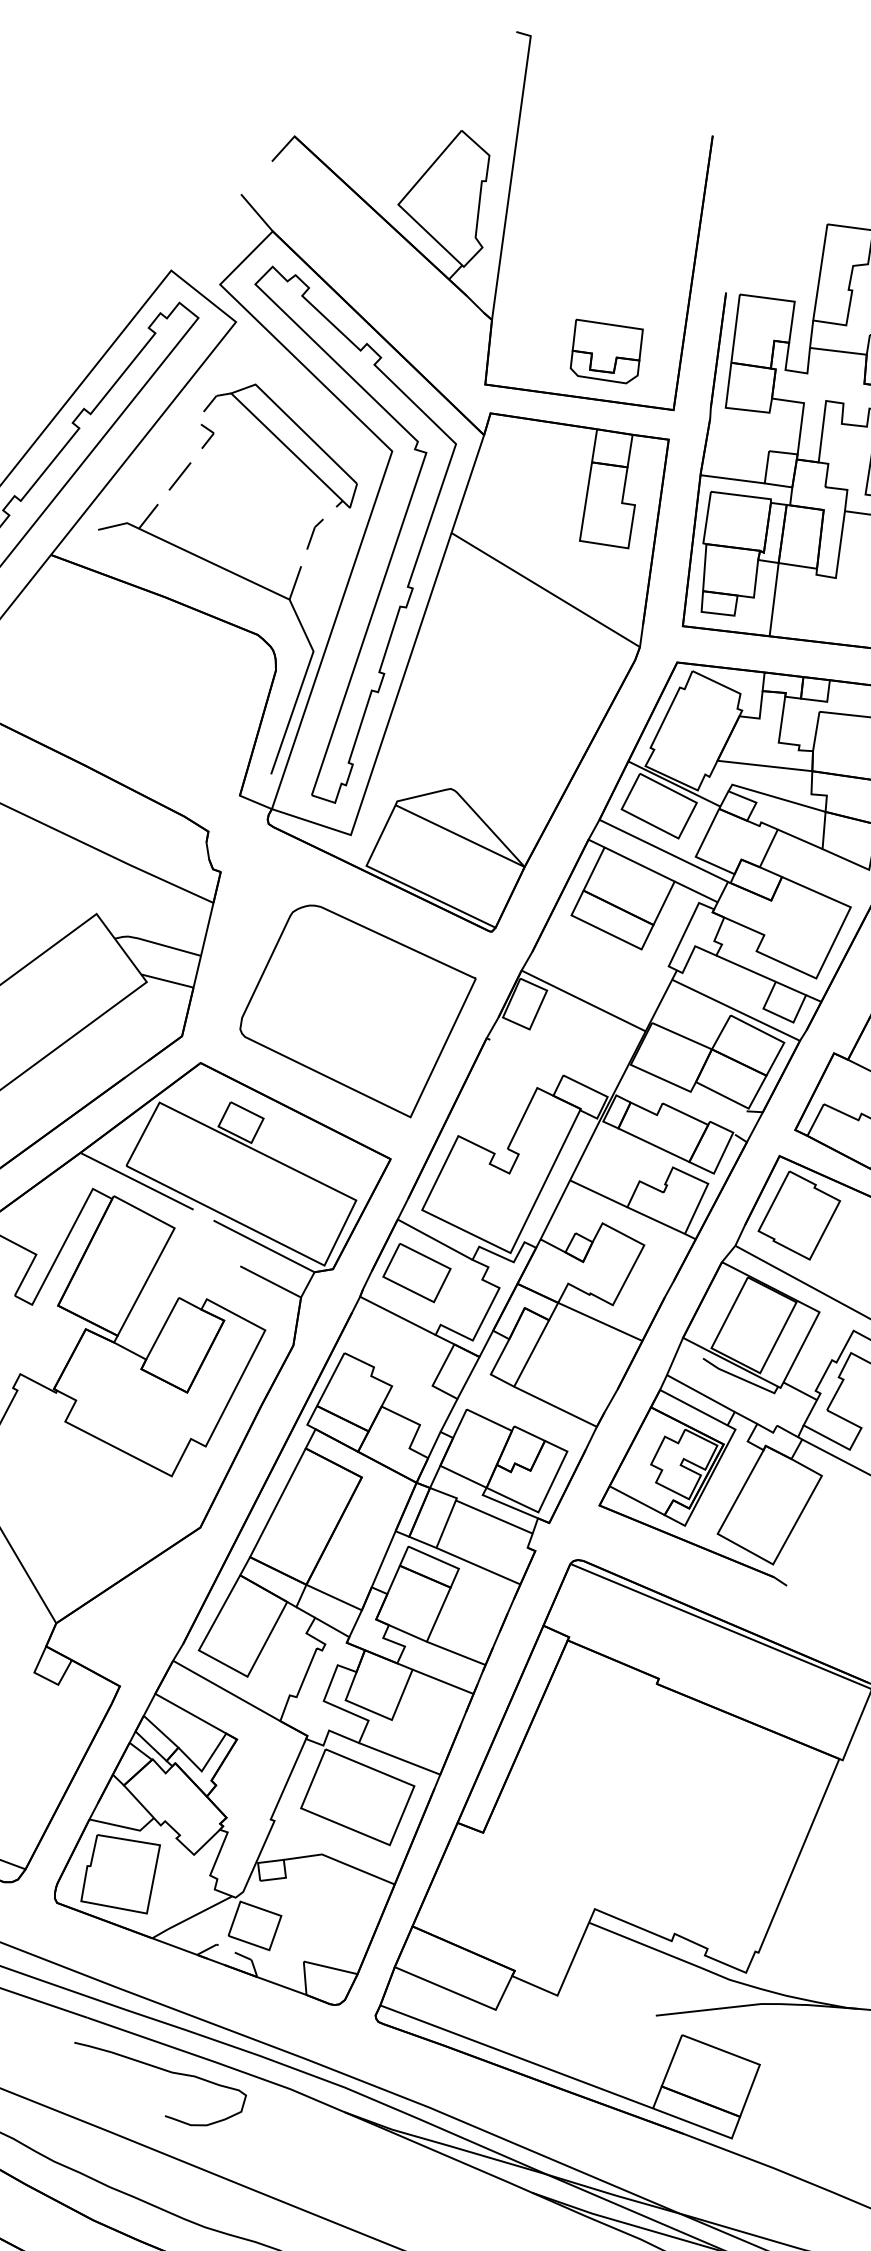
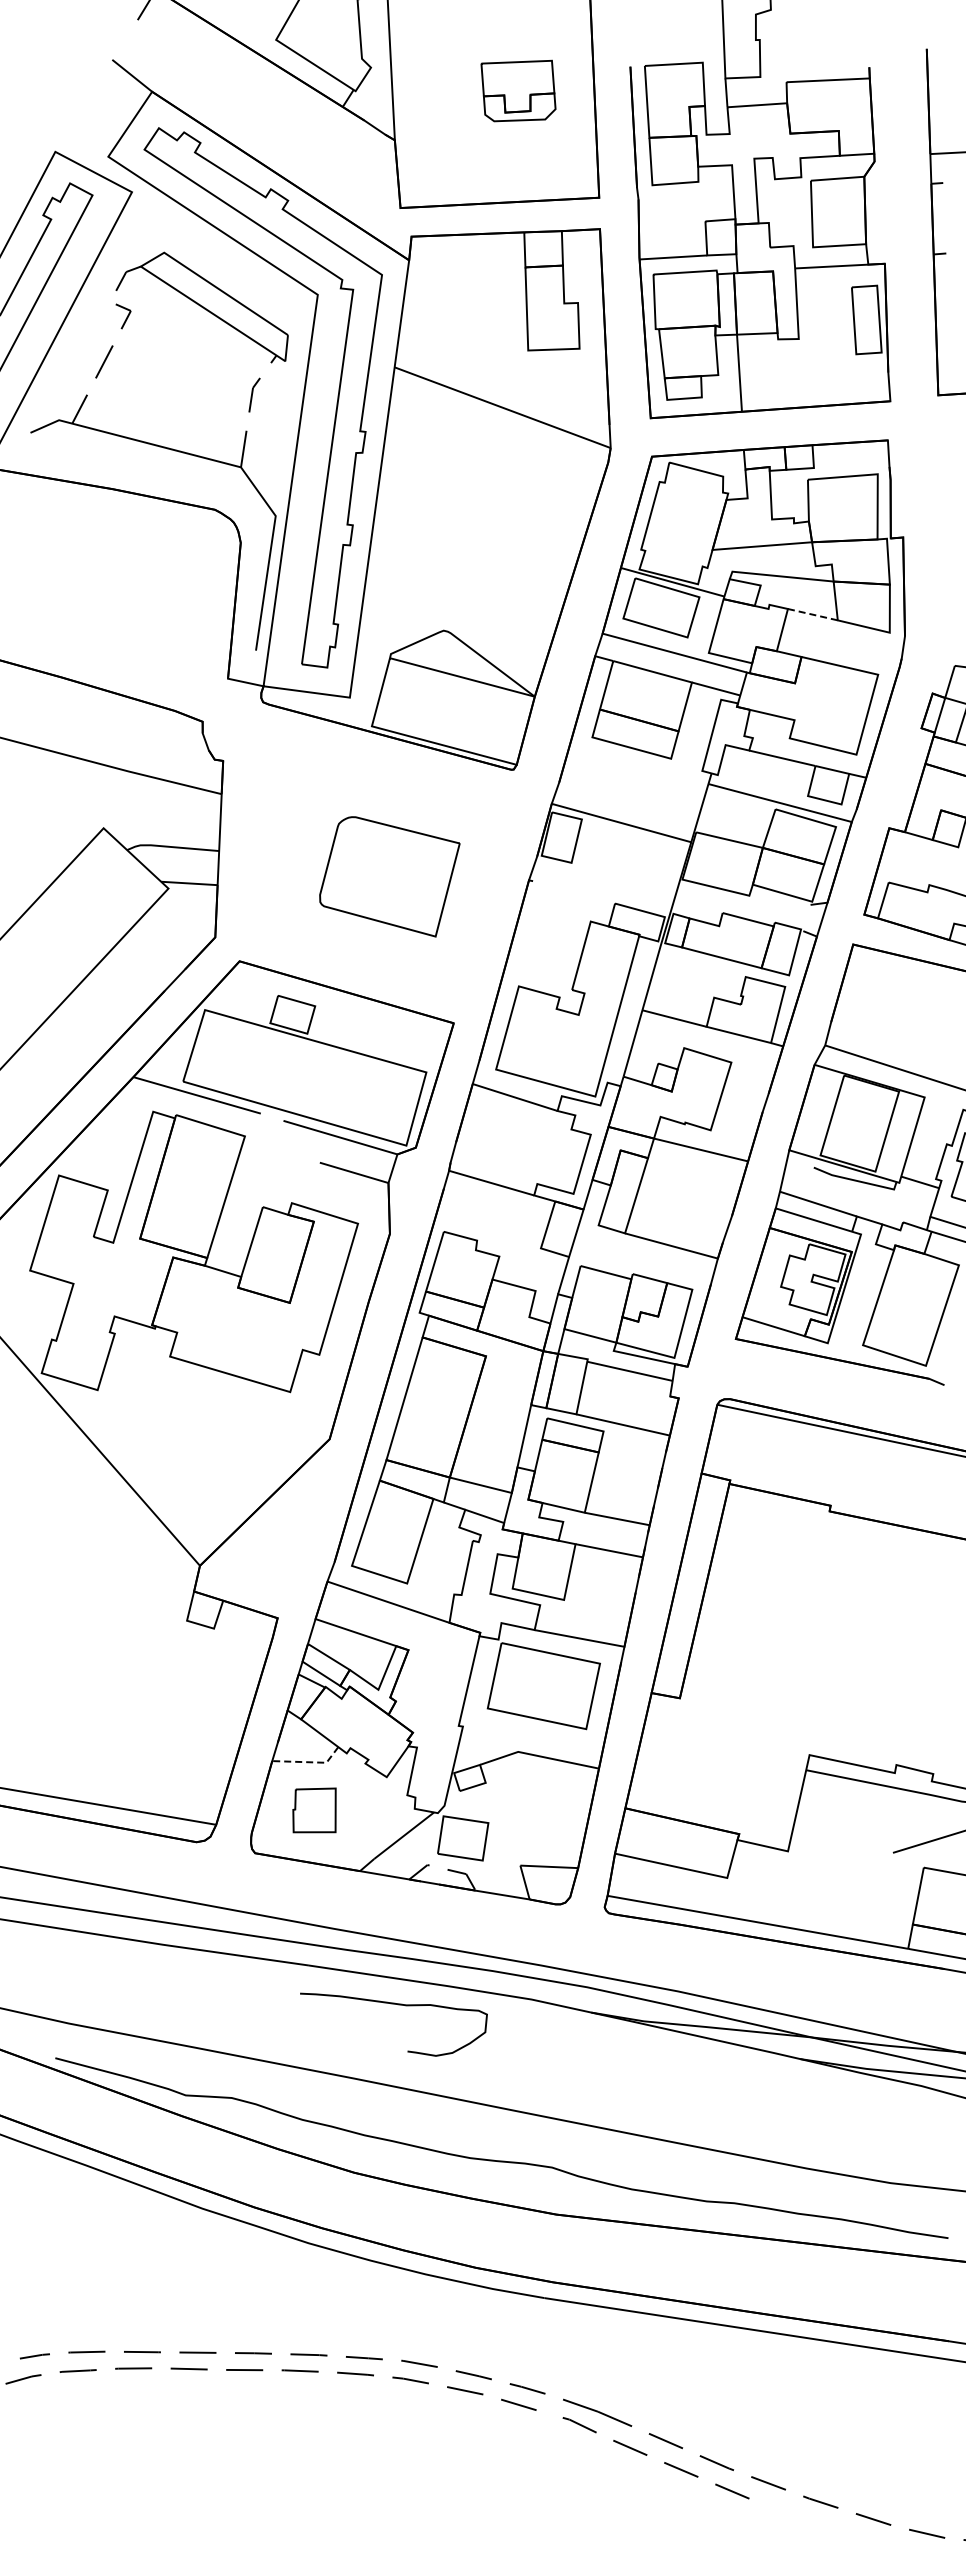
part: (606, 351) -> (518, 90), moved
line: (799, 839) -> (812, 614), solid -> dashed
part: (356, 1009) -> (389, 876), size x0.6
part: (799, 1215) -> (885, 1001), removed
part: (416, 1272) -> (502, 1134), removed
line: (124, 1827) -> (309, 1762), solid -> dashed
part: (120, 1873) -> (314, 1810), size x0.6

